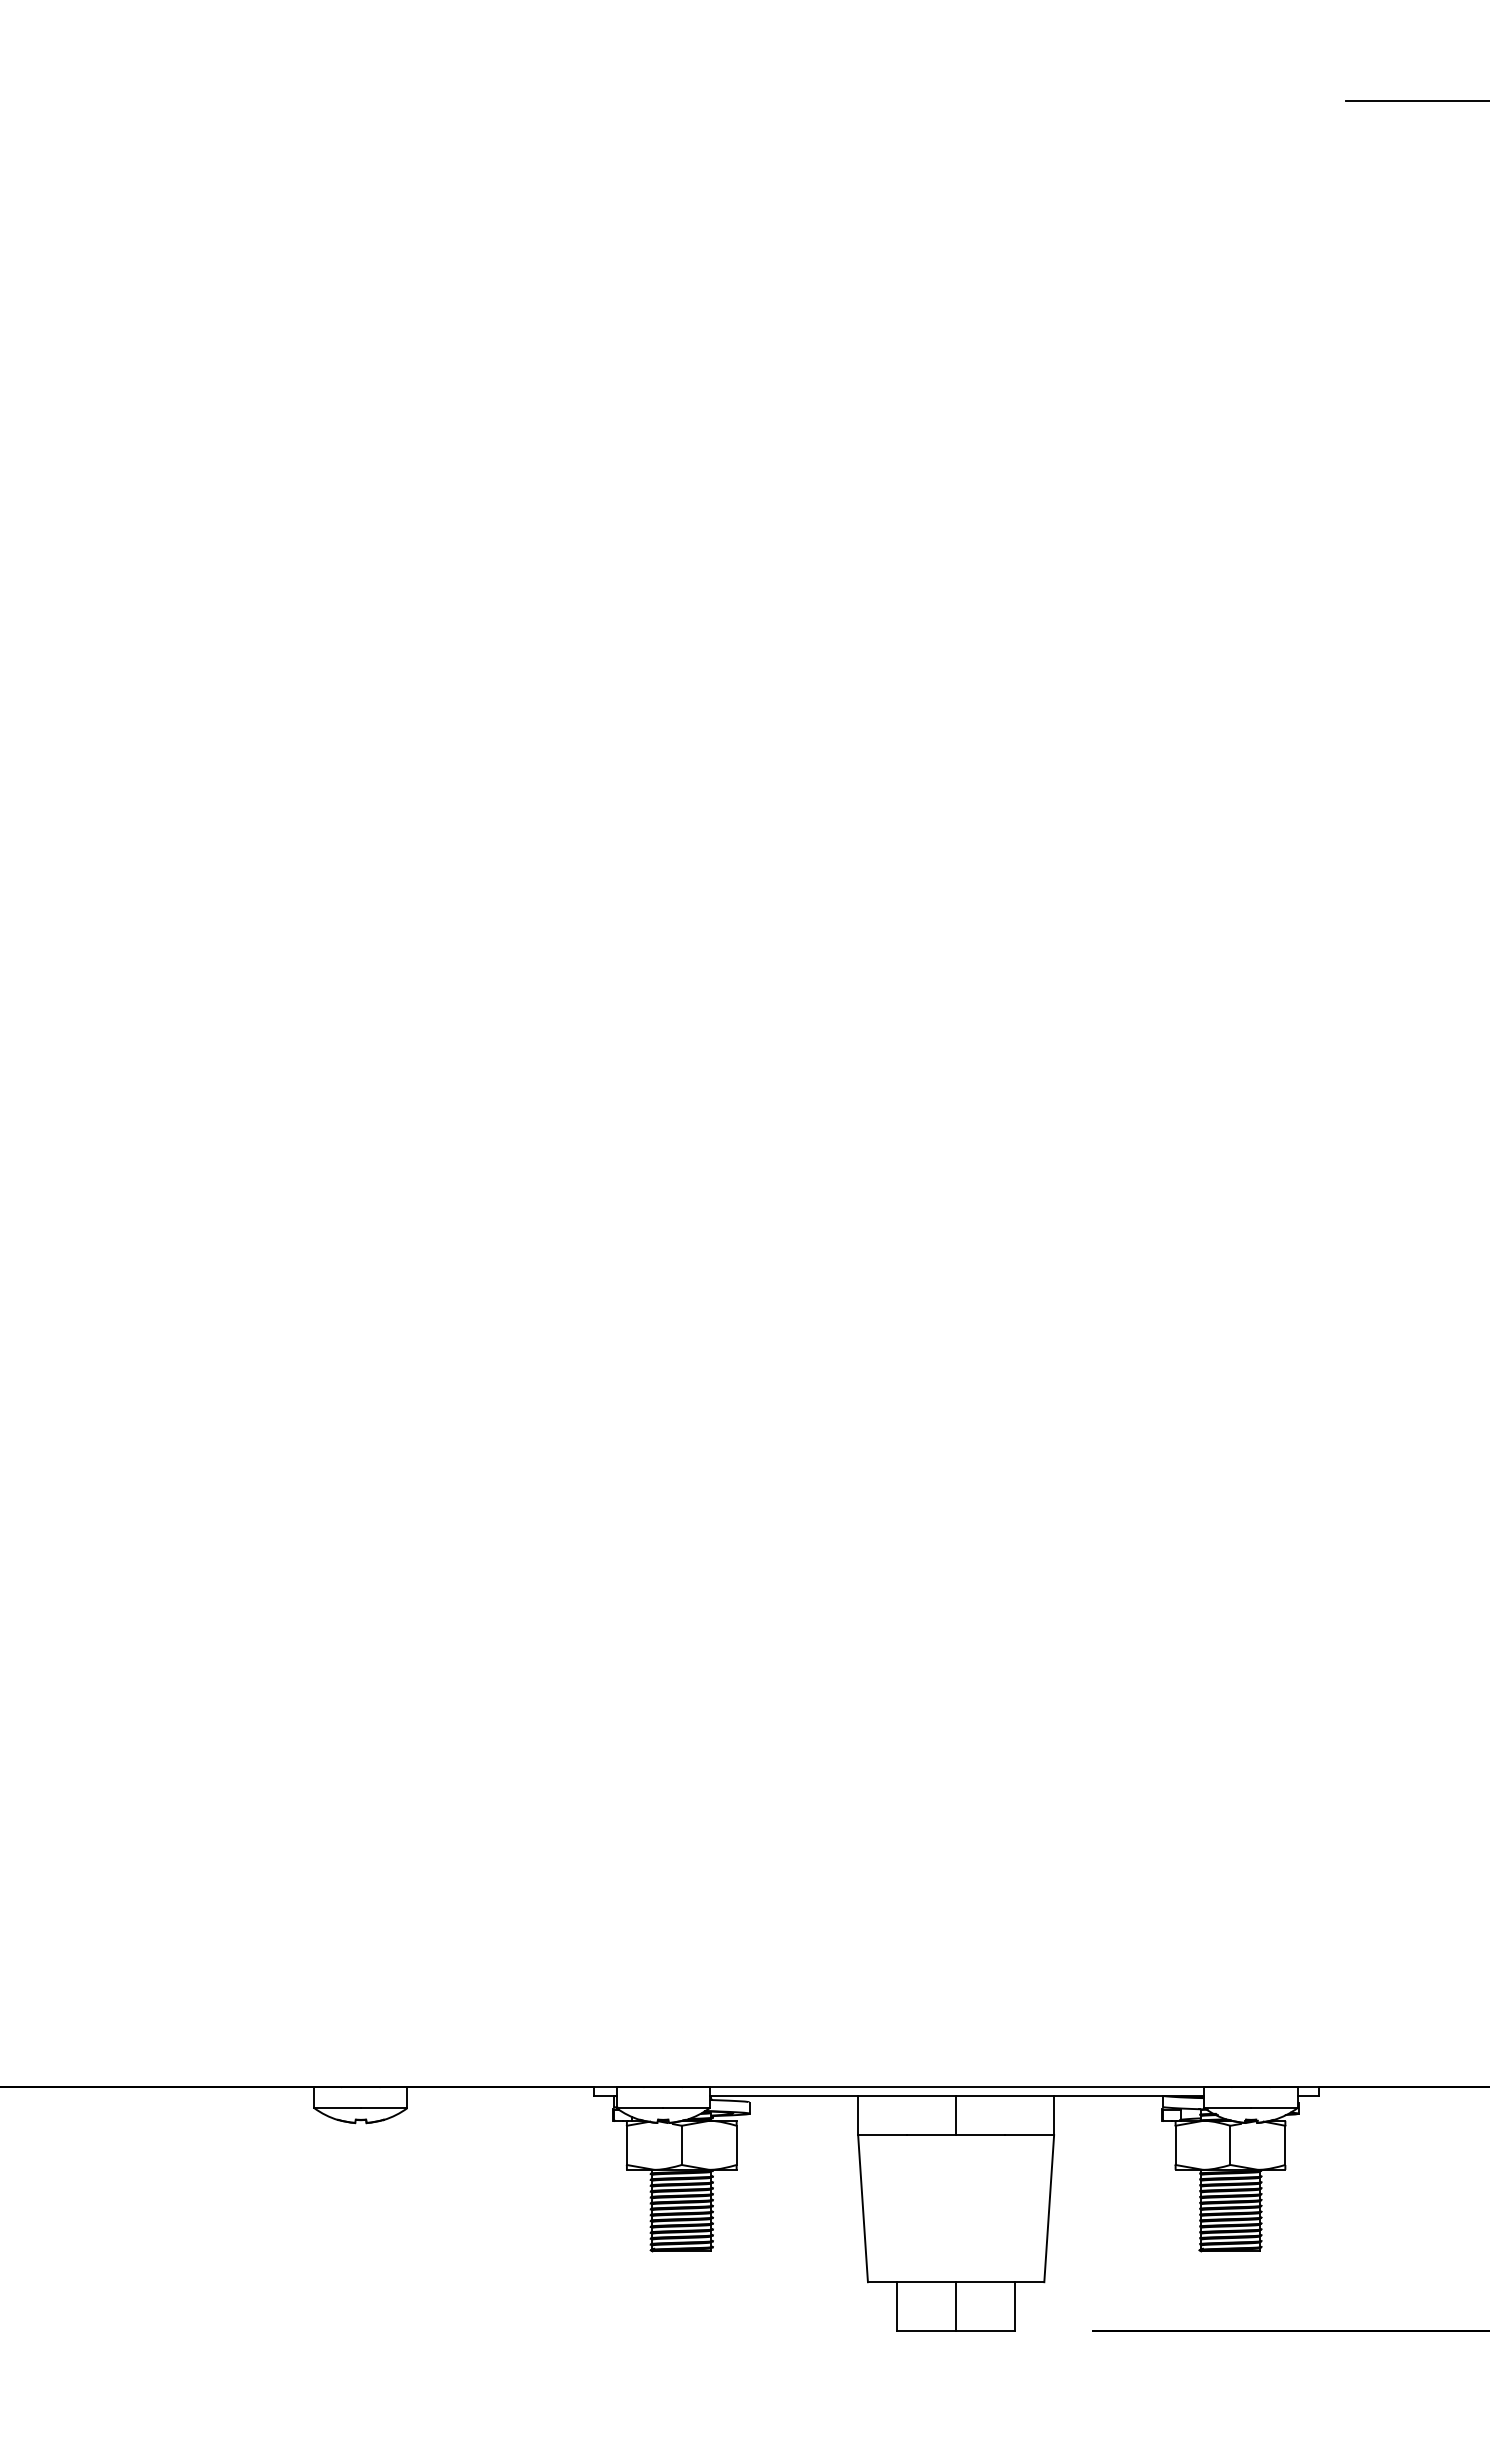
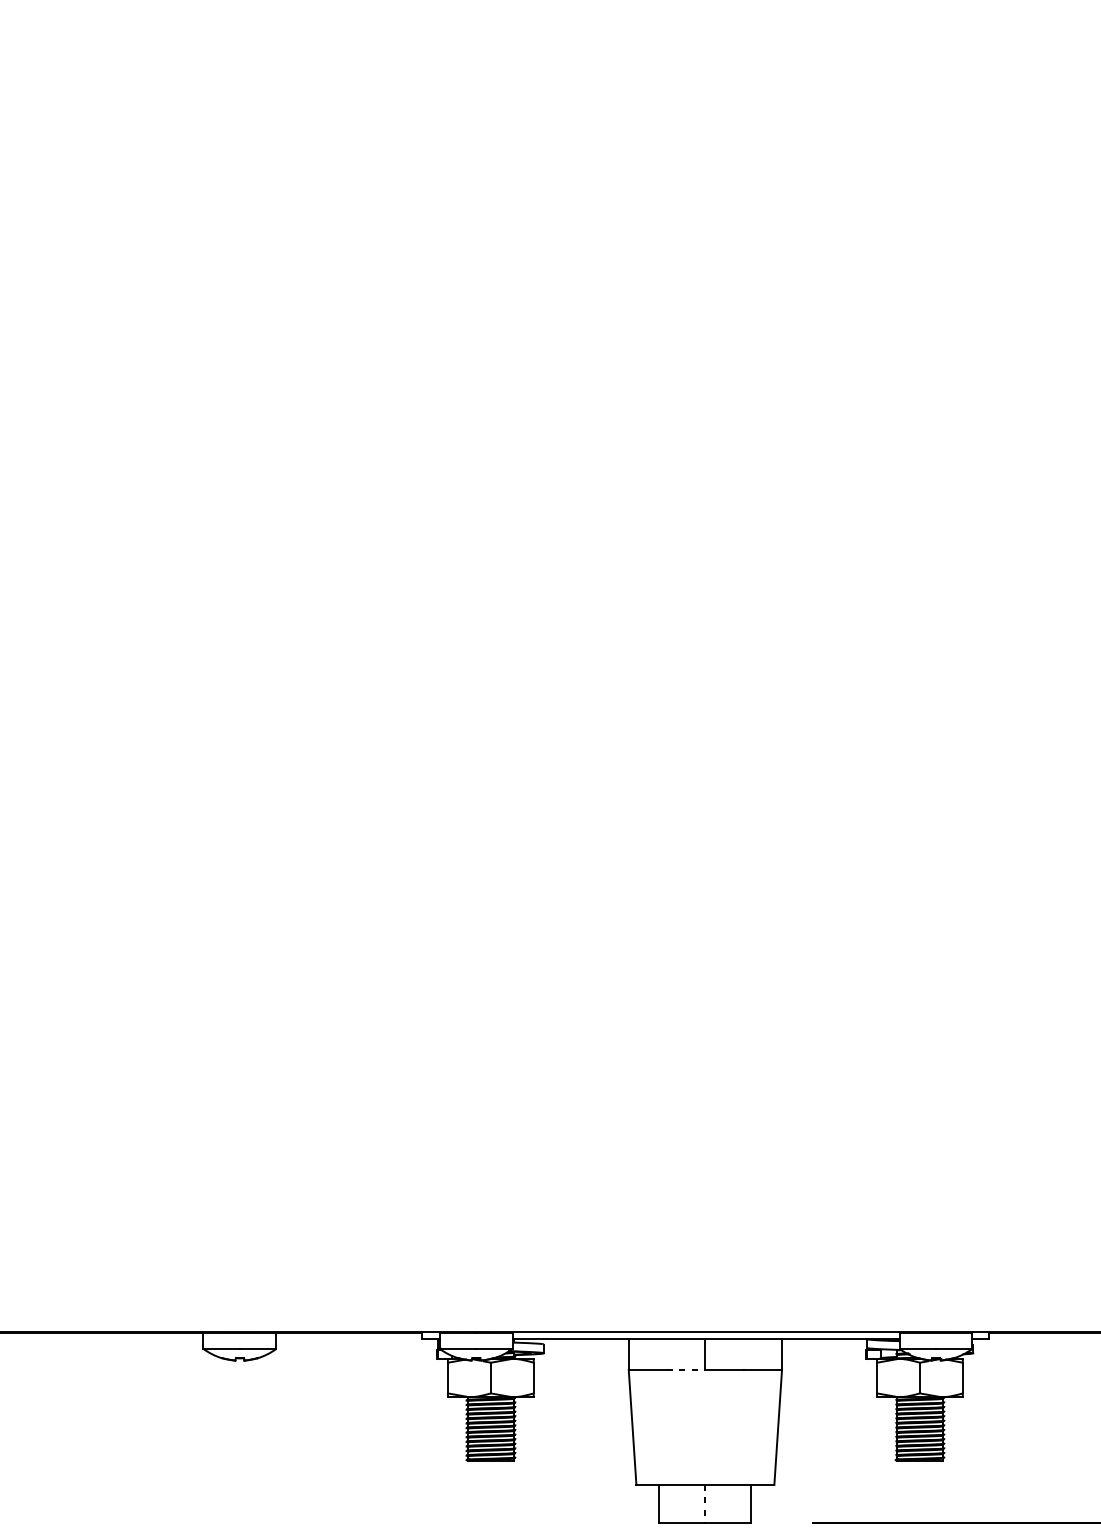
line: (932, 2135) -> (686, 1370), solid -> dashed
line: (956, 2307) -> (705, 1504), solid -> dashed

